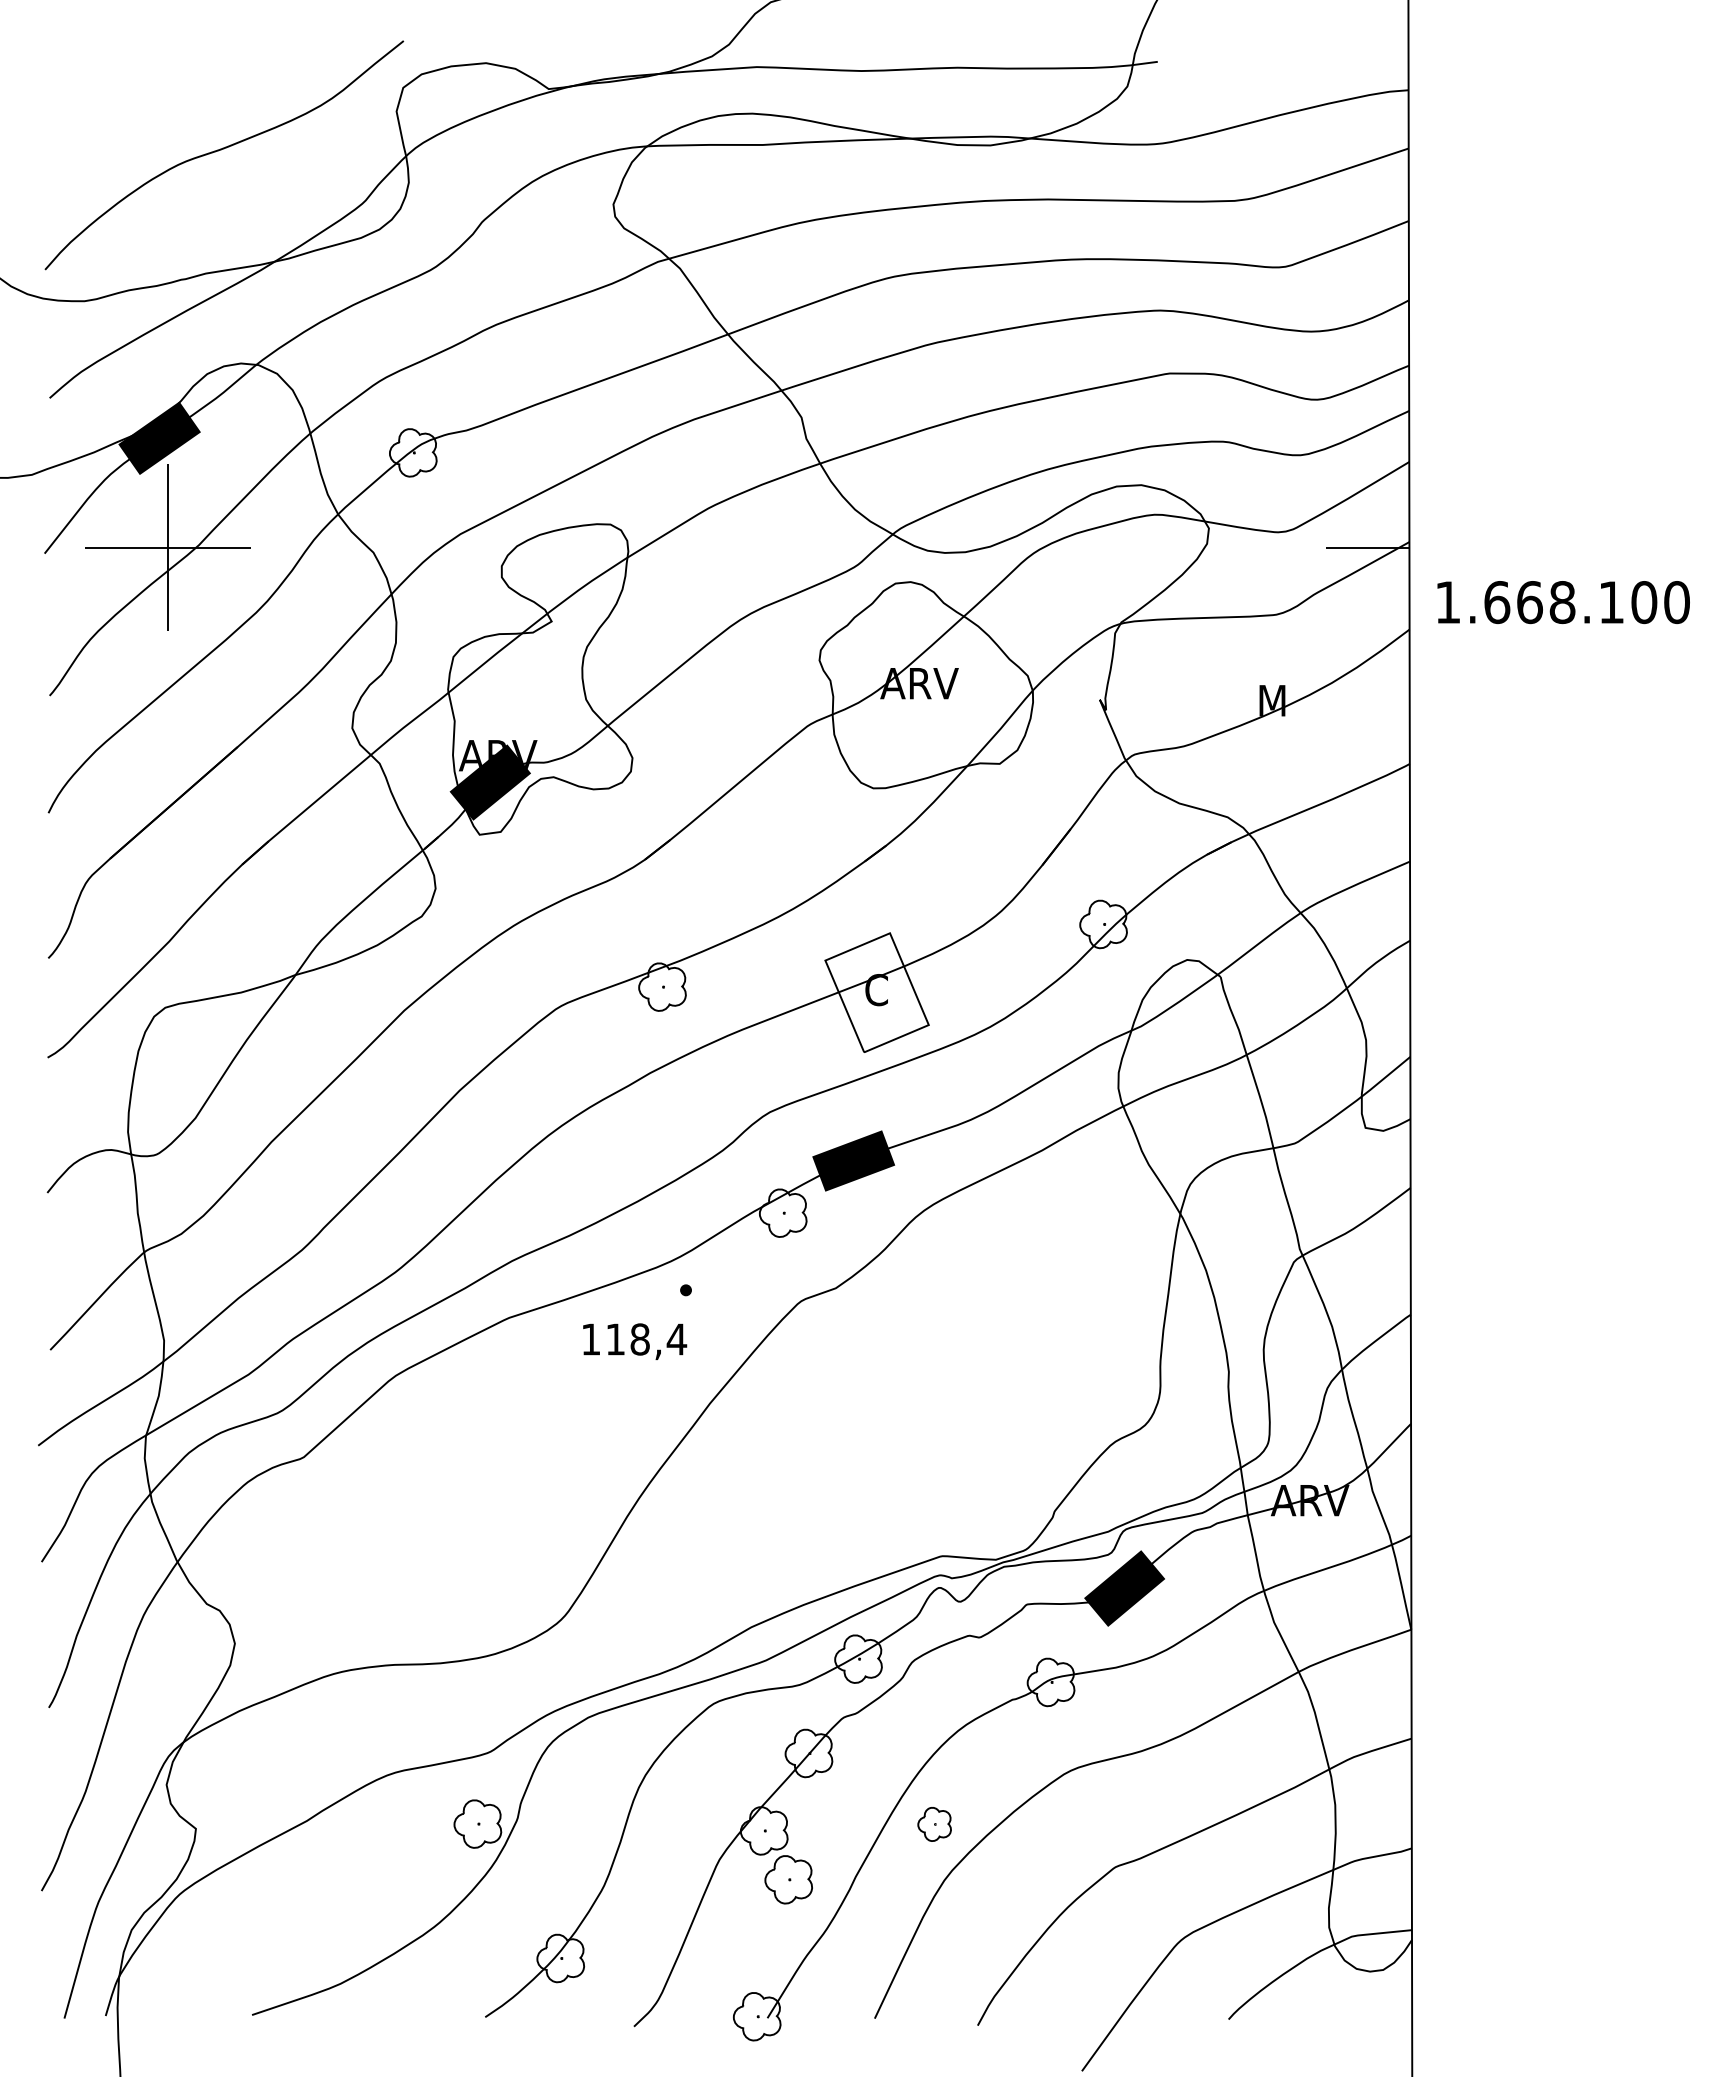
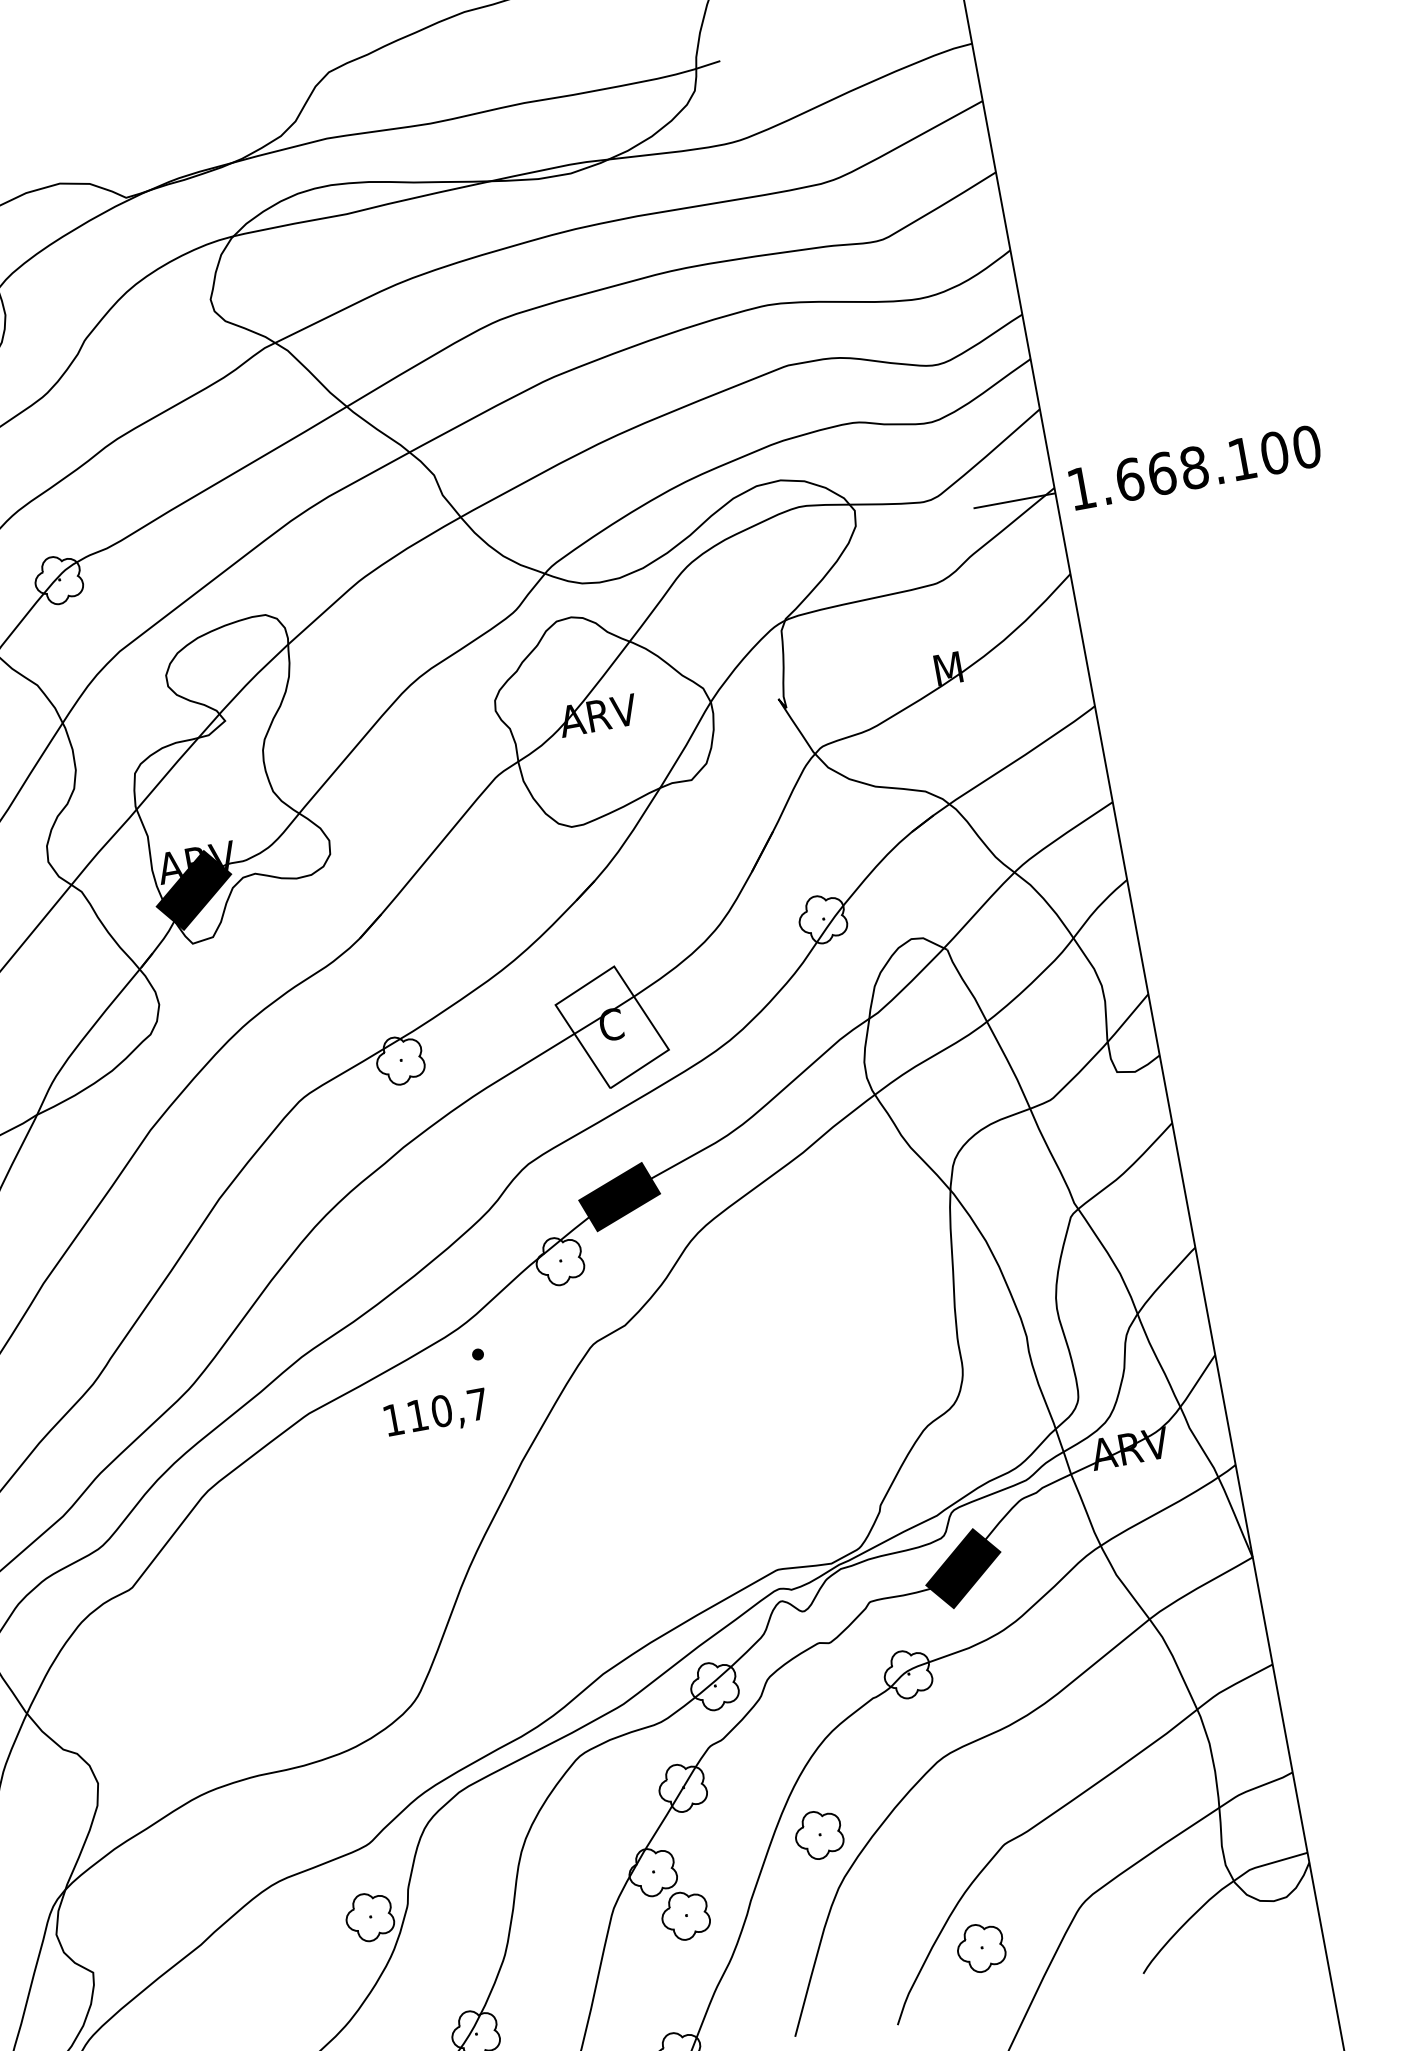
text: (1563, 602) -> (1195, 467), moved
text: (658, 1339) -> (459, 1407), 118,4 -> 110,7
part: (934, 1824) -> (818, 1835), size x1.43
part: (1073, 1964) -> (980, 1947), added

